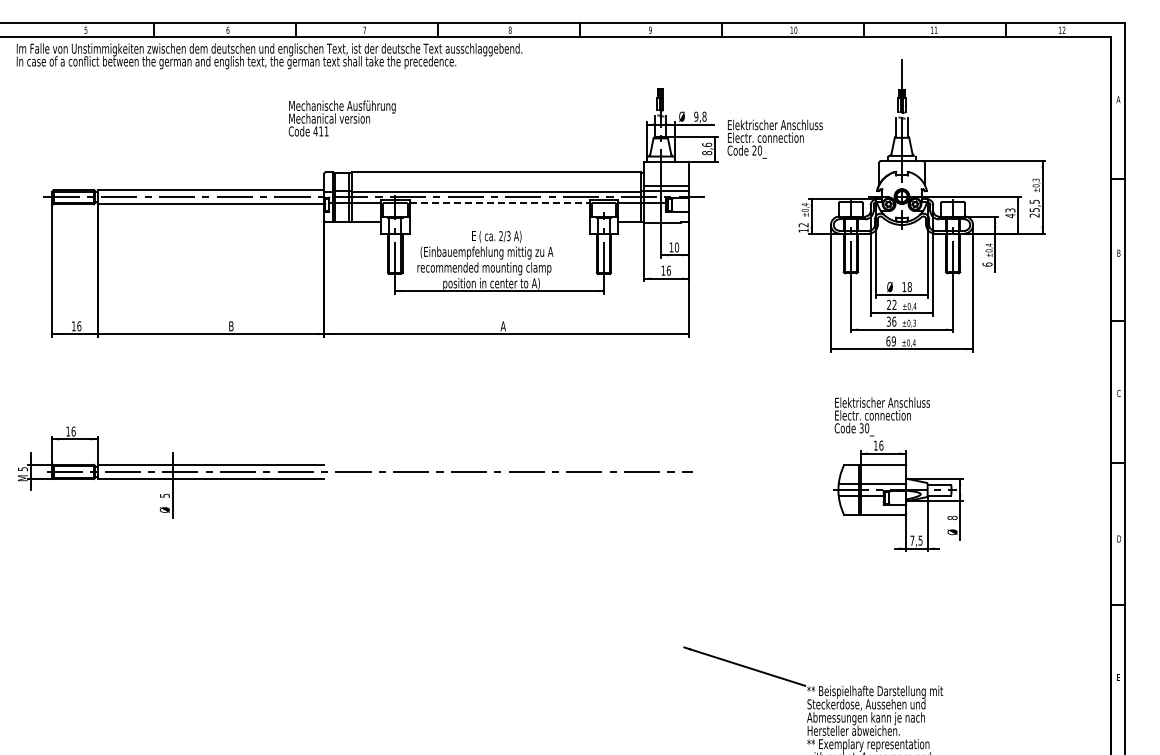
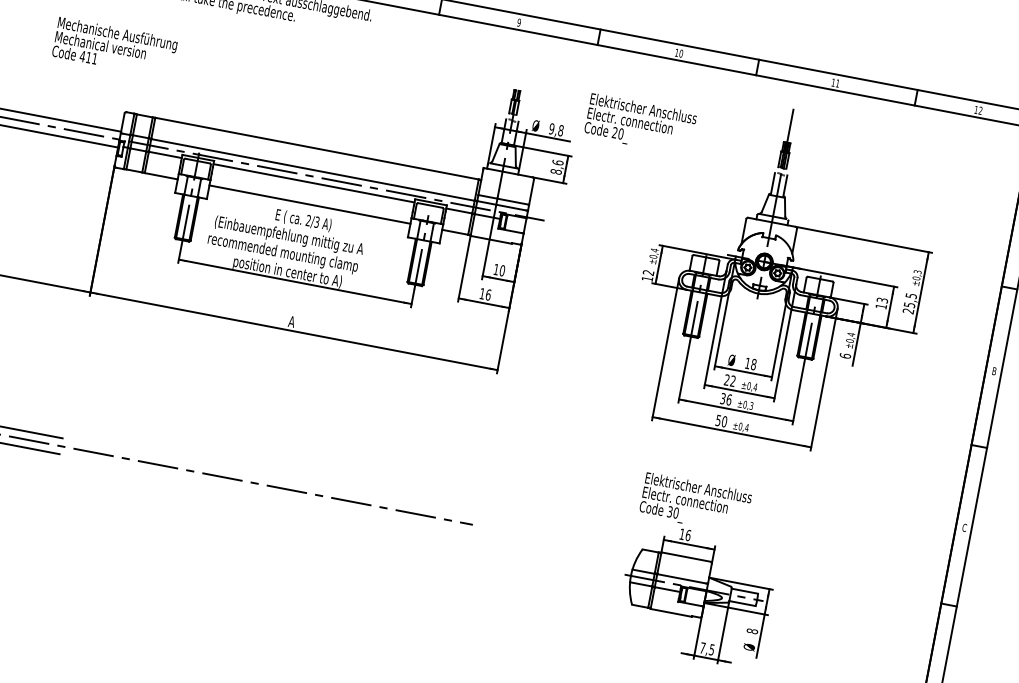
text: (341, 118) -> (114, 47), moved
text: (774, 138) -> (639, 123), moved
line: (500, 202) -> (315, 183), dashed -> solid
text: (1010, 215) -> (881, 306), 43 -> 13
line: (499, 222) -> (309, 205), added
text: (890, 341) -> (720, 421), 69 -> 50

